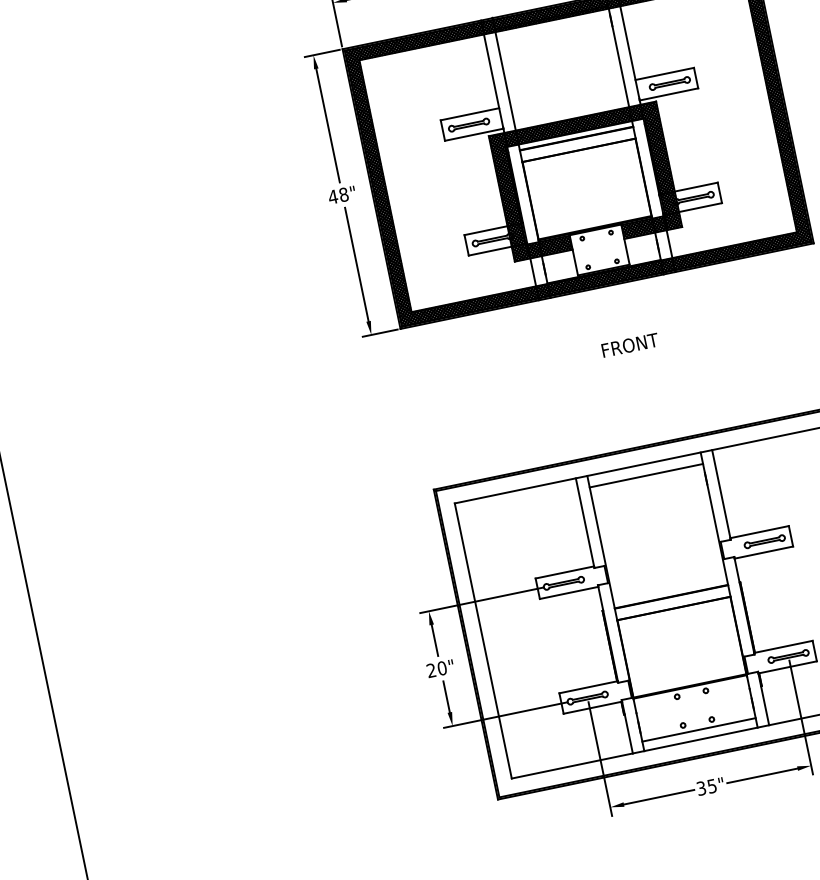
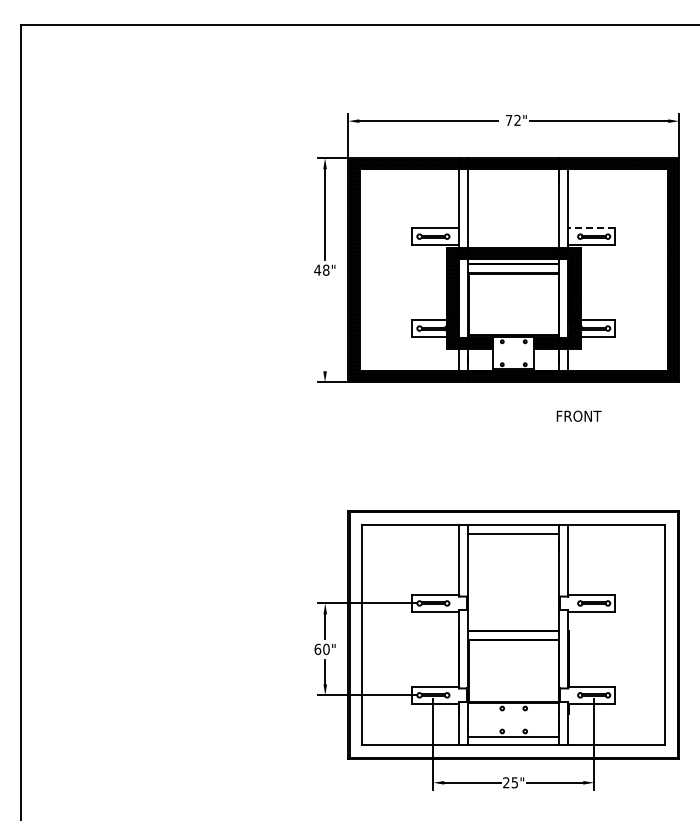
line: (664, 74) -> (591, 228), solid -> dashed
line: (357, 264) -> (325, 325), removed
text: (629, 344) -> (578, 415), moved
text: (430, 669) -> (317, 648), 20" -> 60"
text: (701, 789) -> (506, 783), 35" -> 25"

